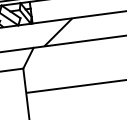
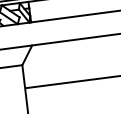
hatch: (58, 32) -> (55, 30), removed

